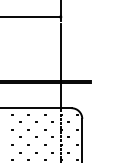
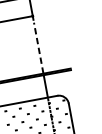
line: (60, 52) -> (38, 47), solid -> dashed

